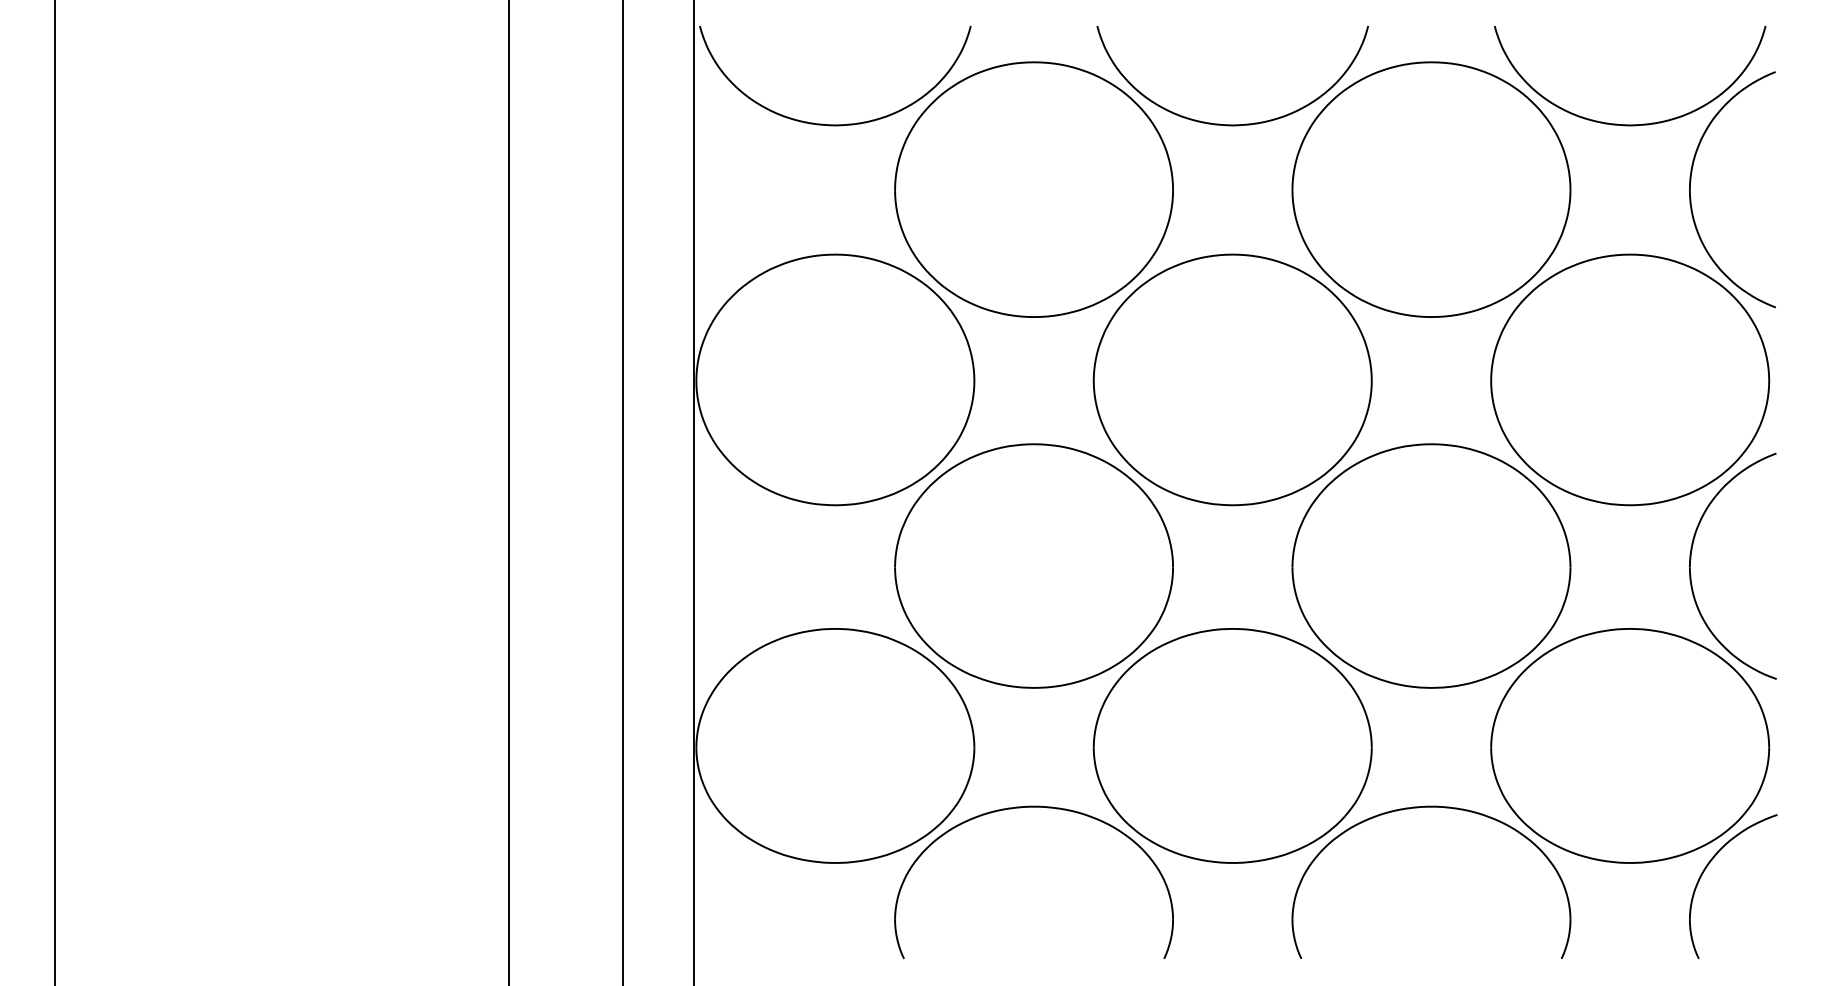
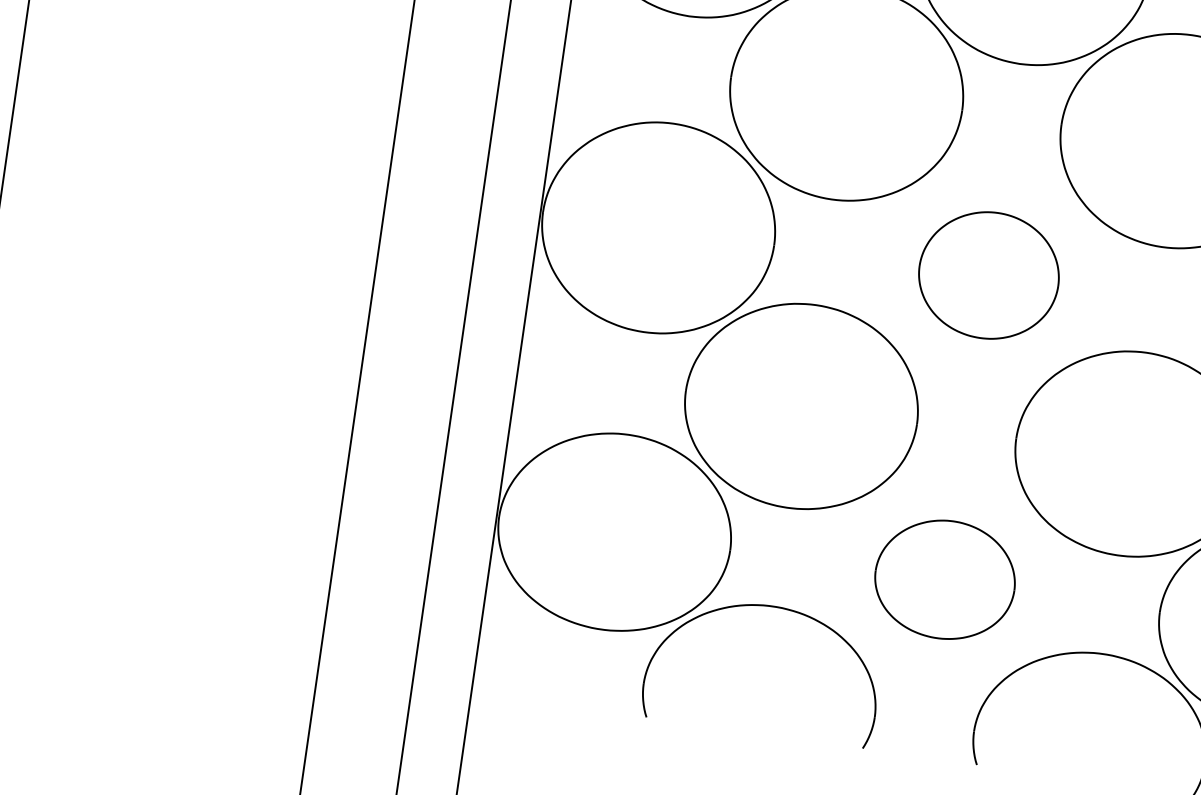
part: (1232, 379) -> (988, 275), size x0.6
part: (1232, 745) -> (945, 579), size x0.6

